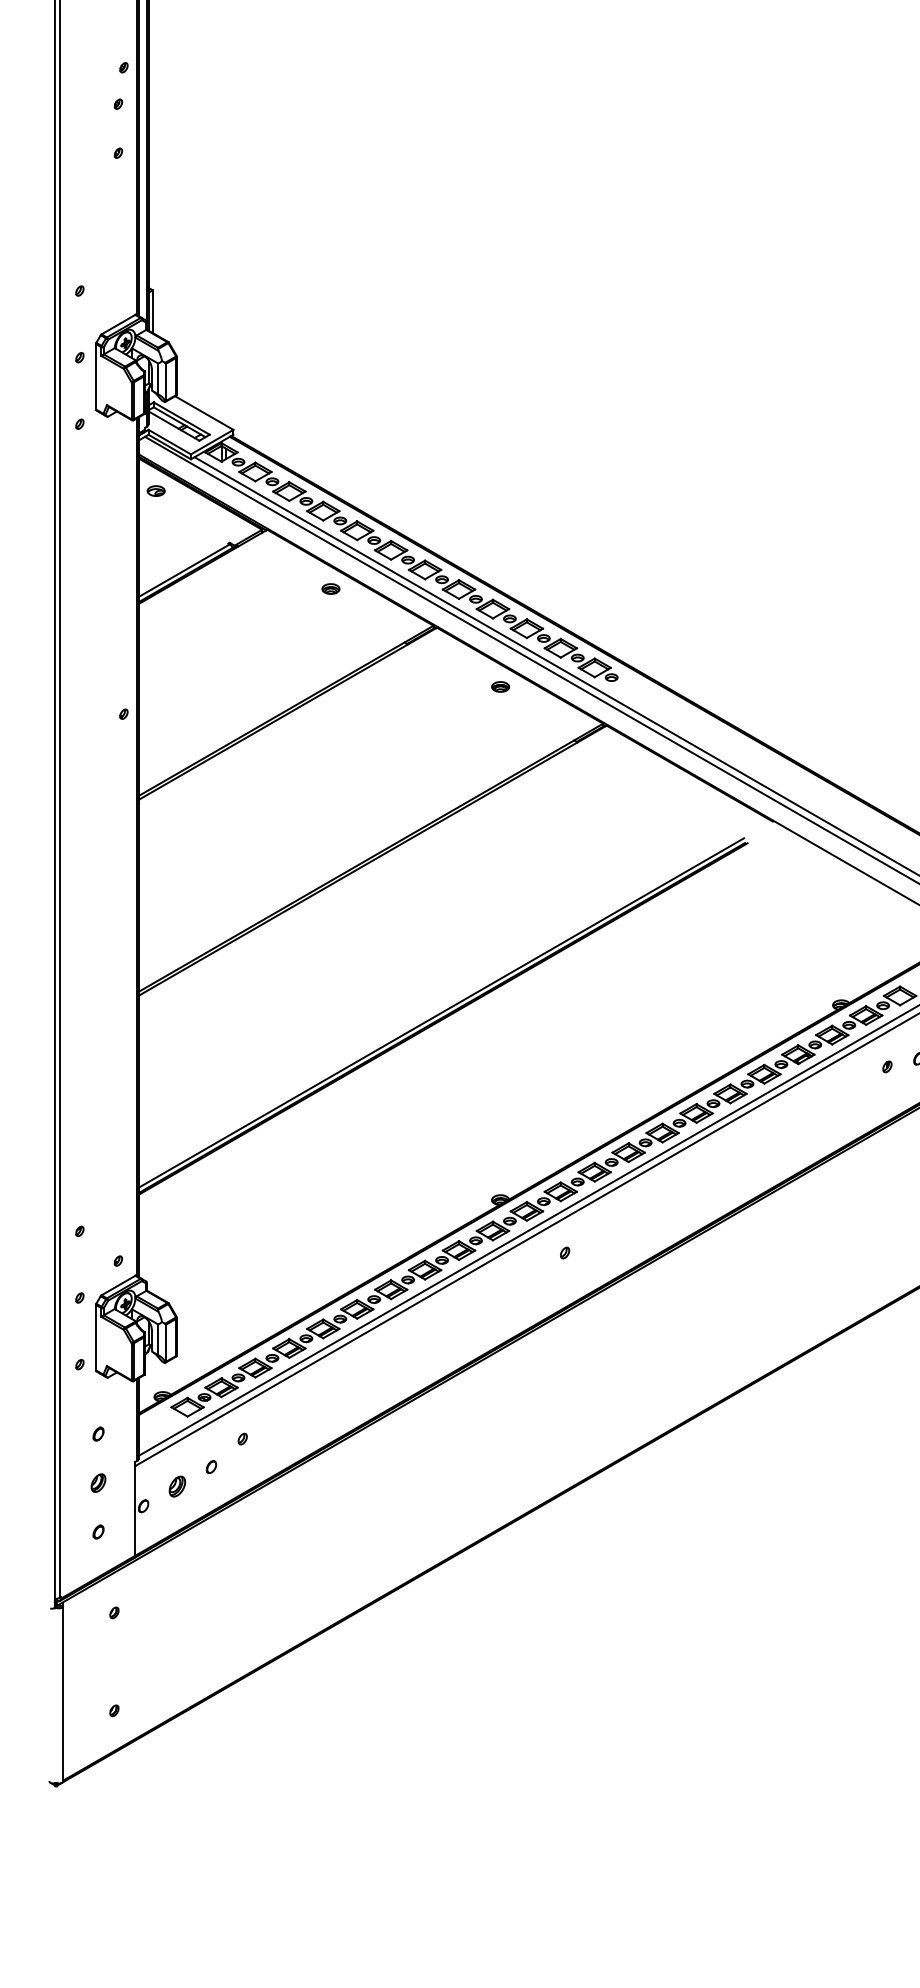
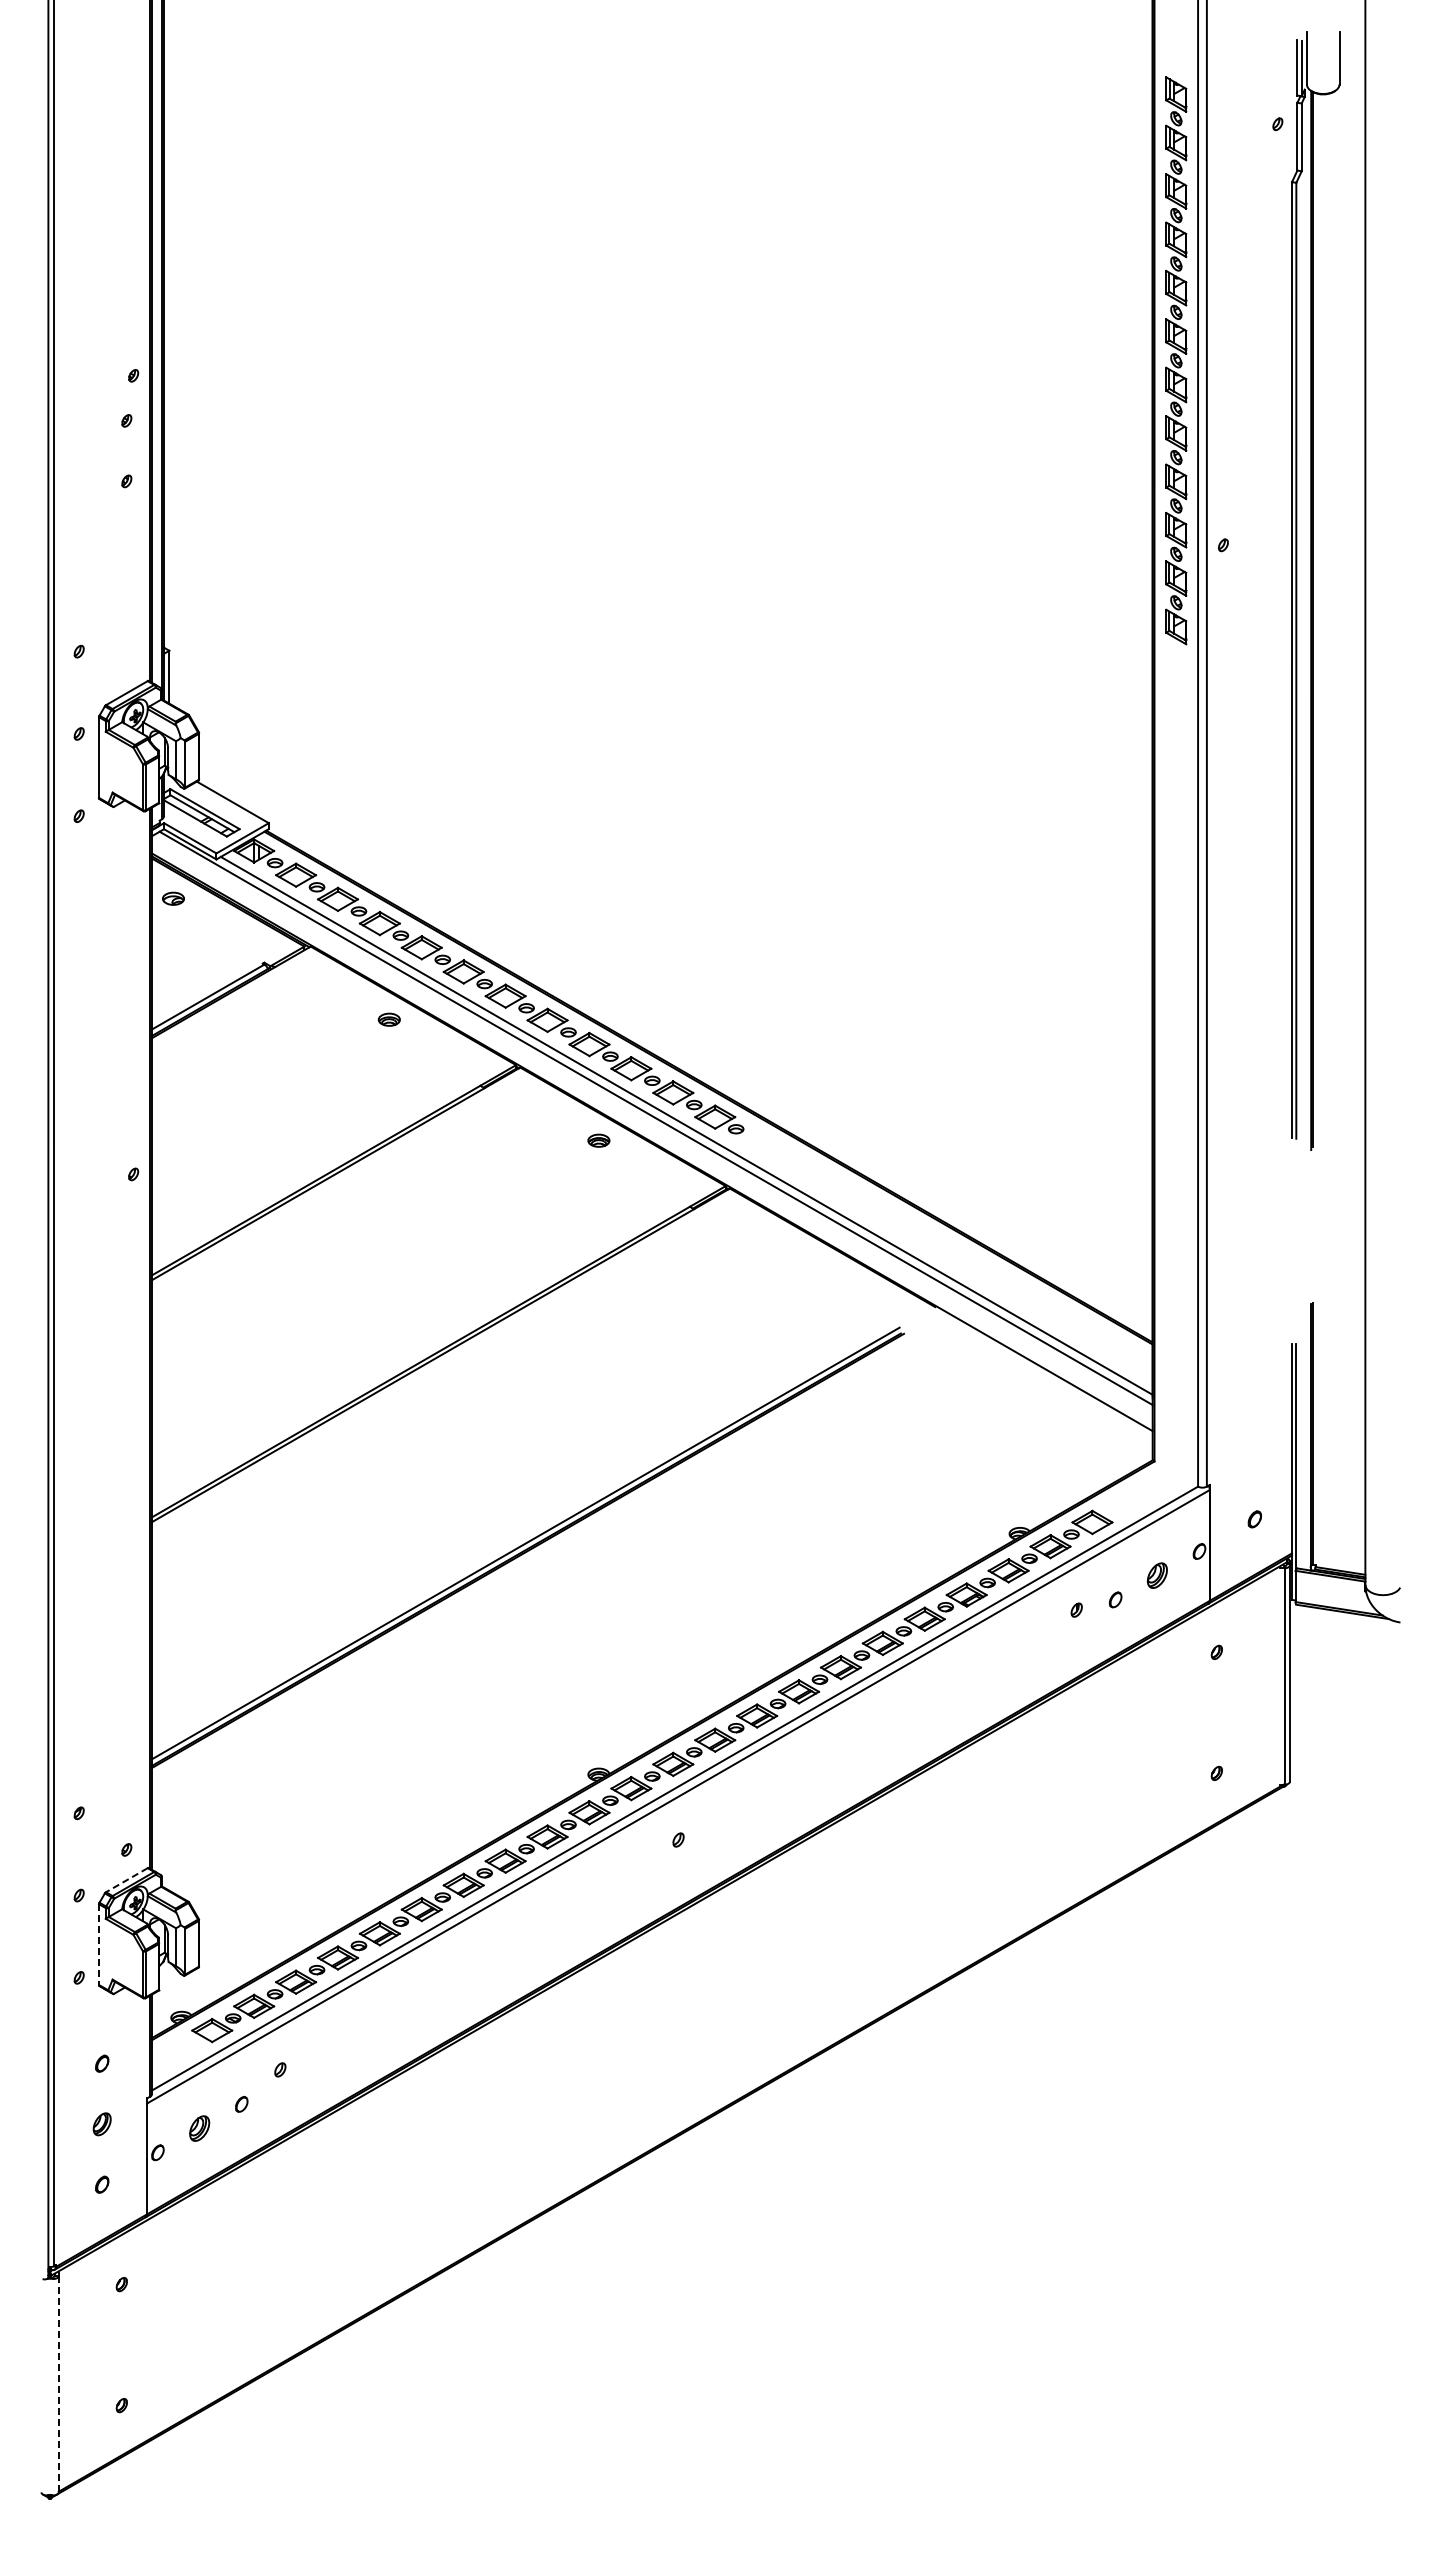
line: (118, 1285) -> (126, 1880), solid -> dashed
line: (96, 1338) -> (99, 1945), solid -> dashed
line: (63, 1693) -> (58, 2384), solid -> dashed

